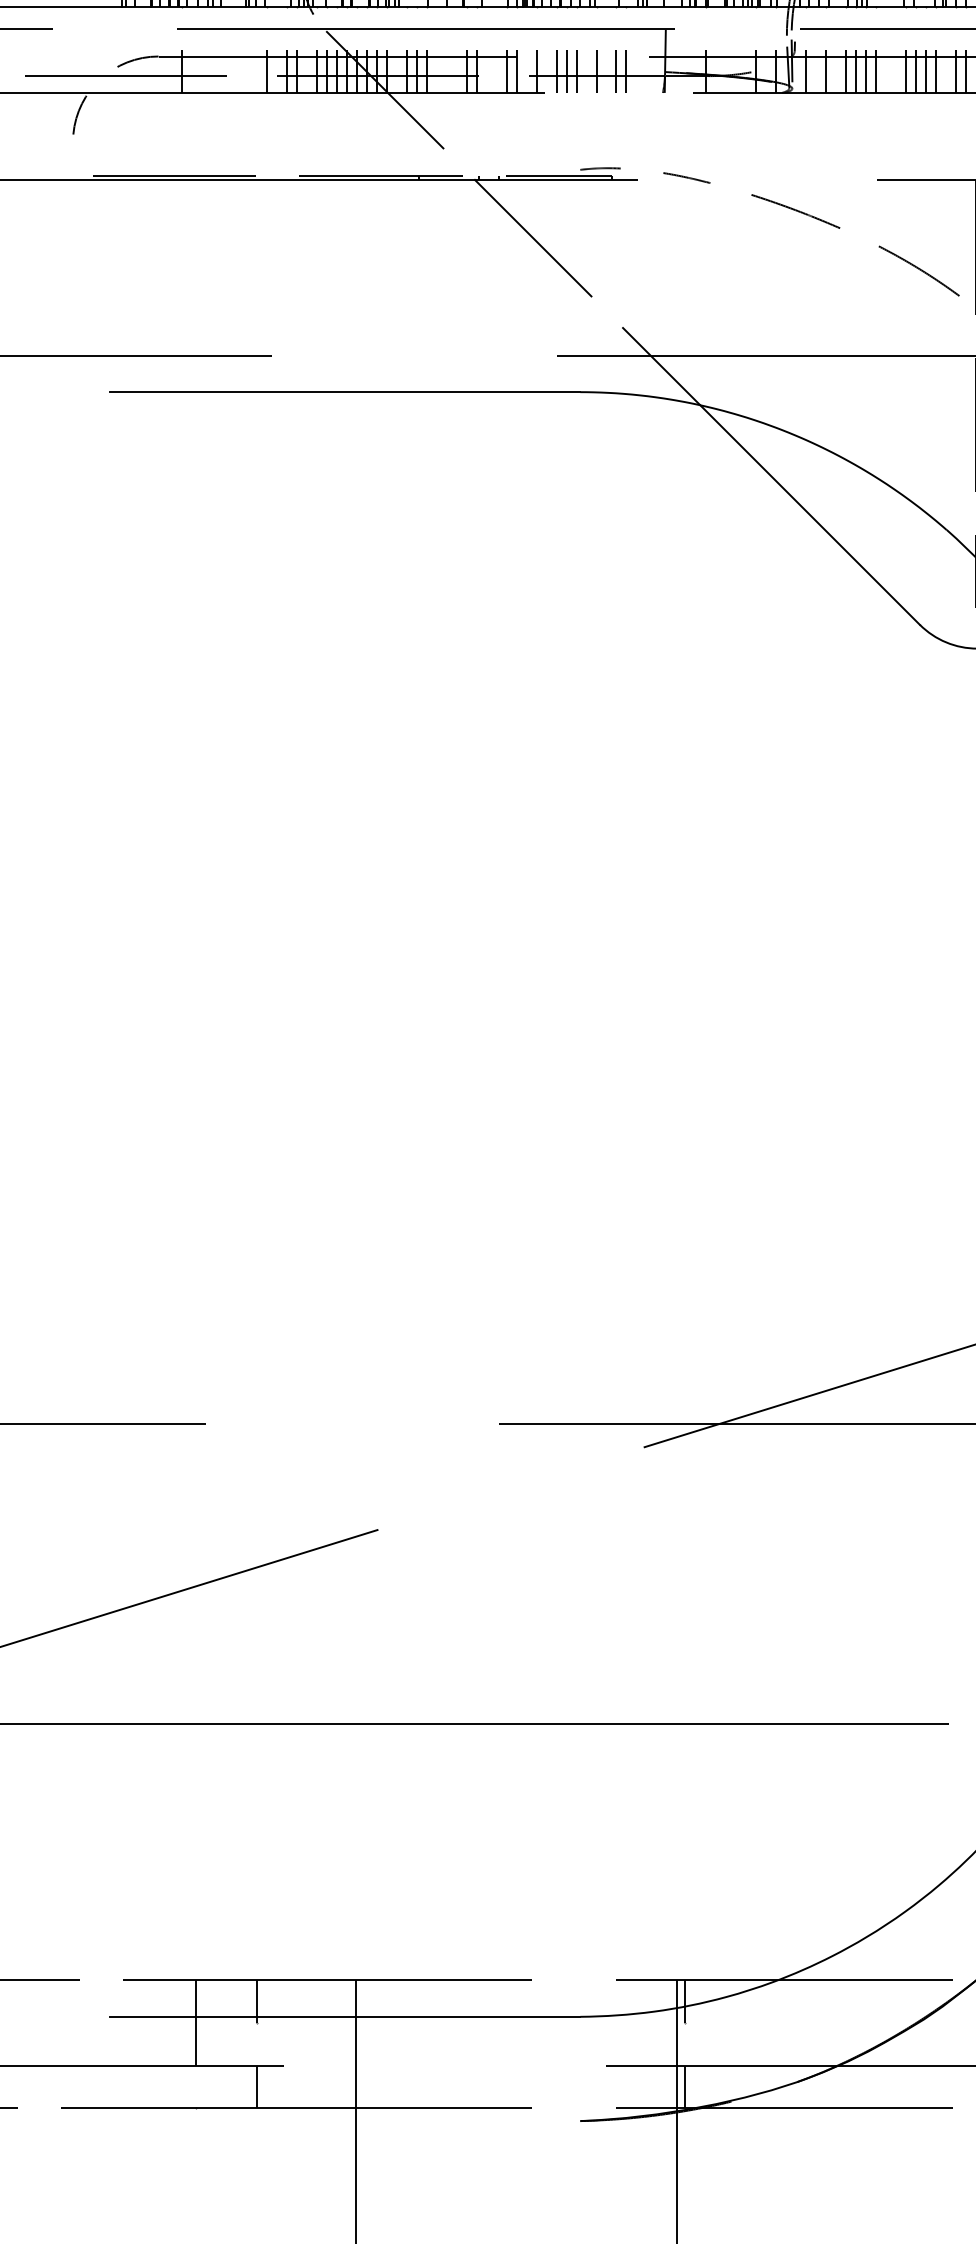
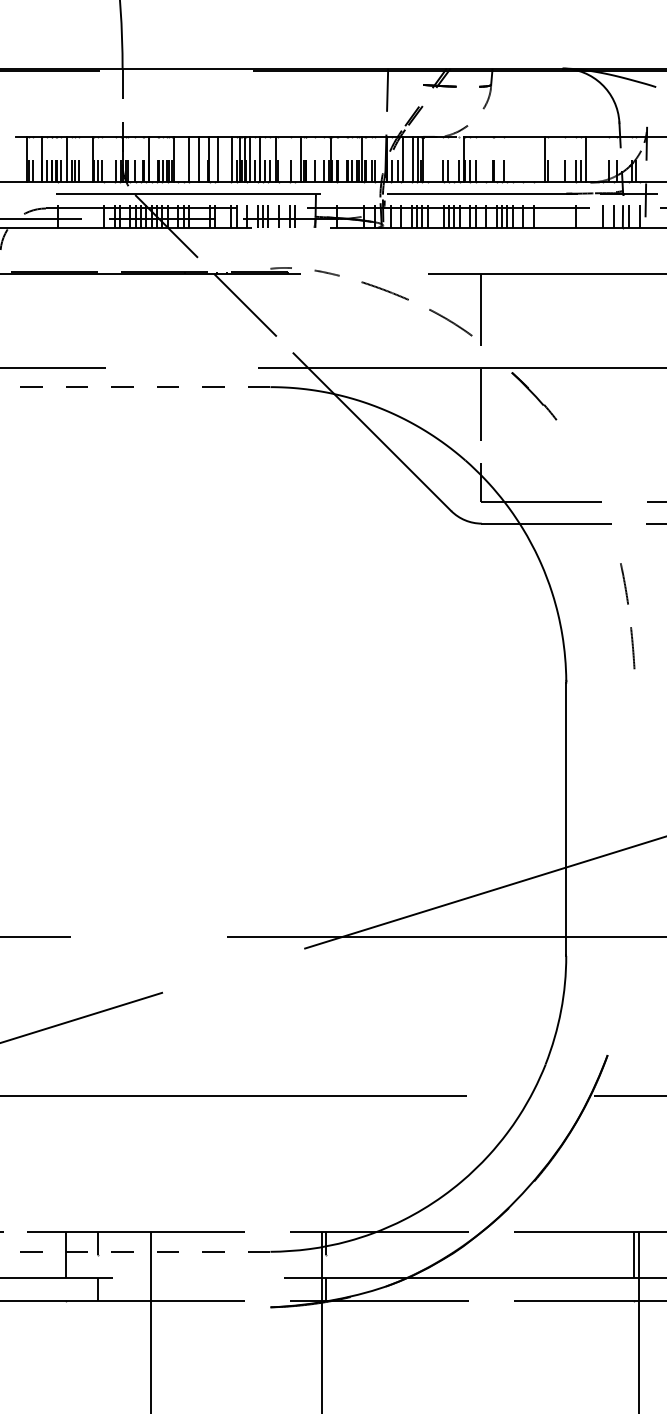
line: (343, 392) -> (144, 387), solid -> dashed
line: (345, 2016) -> (145, 1251), solid -> dashed

